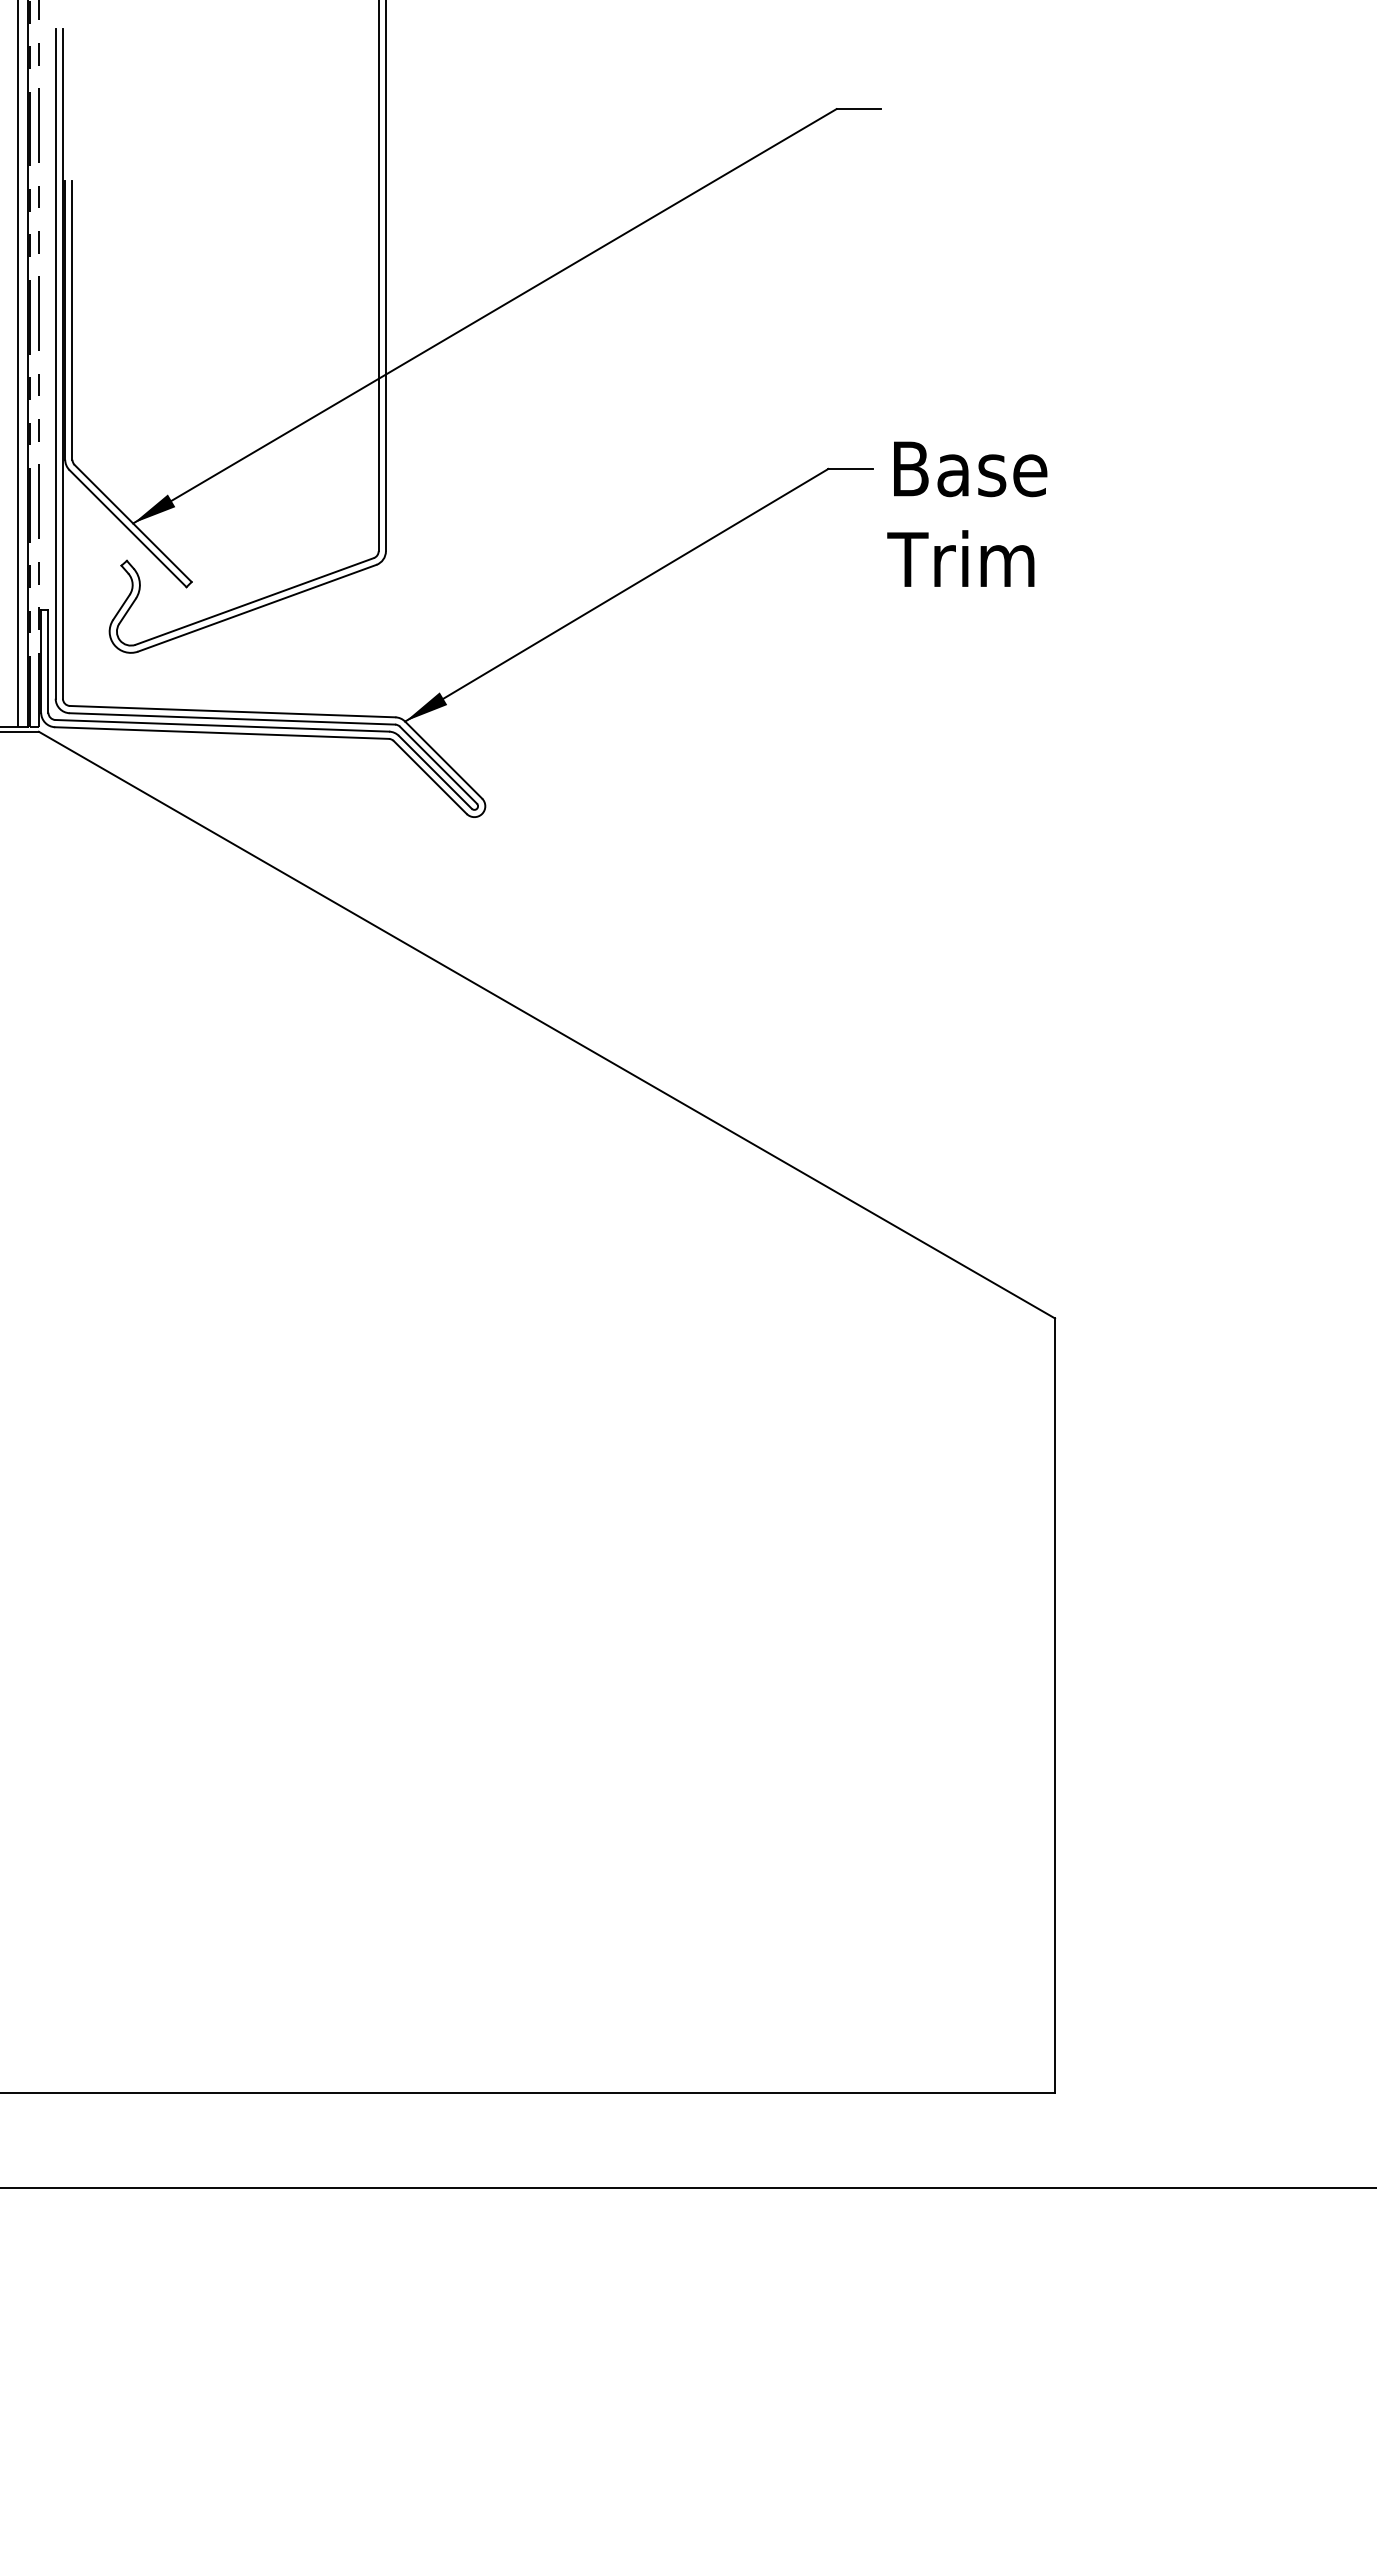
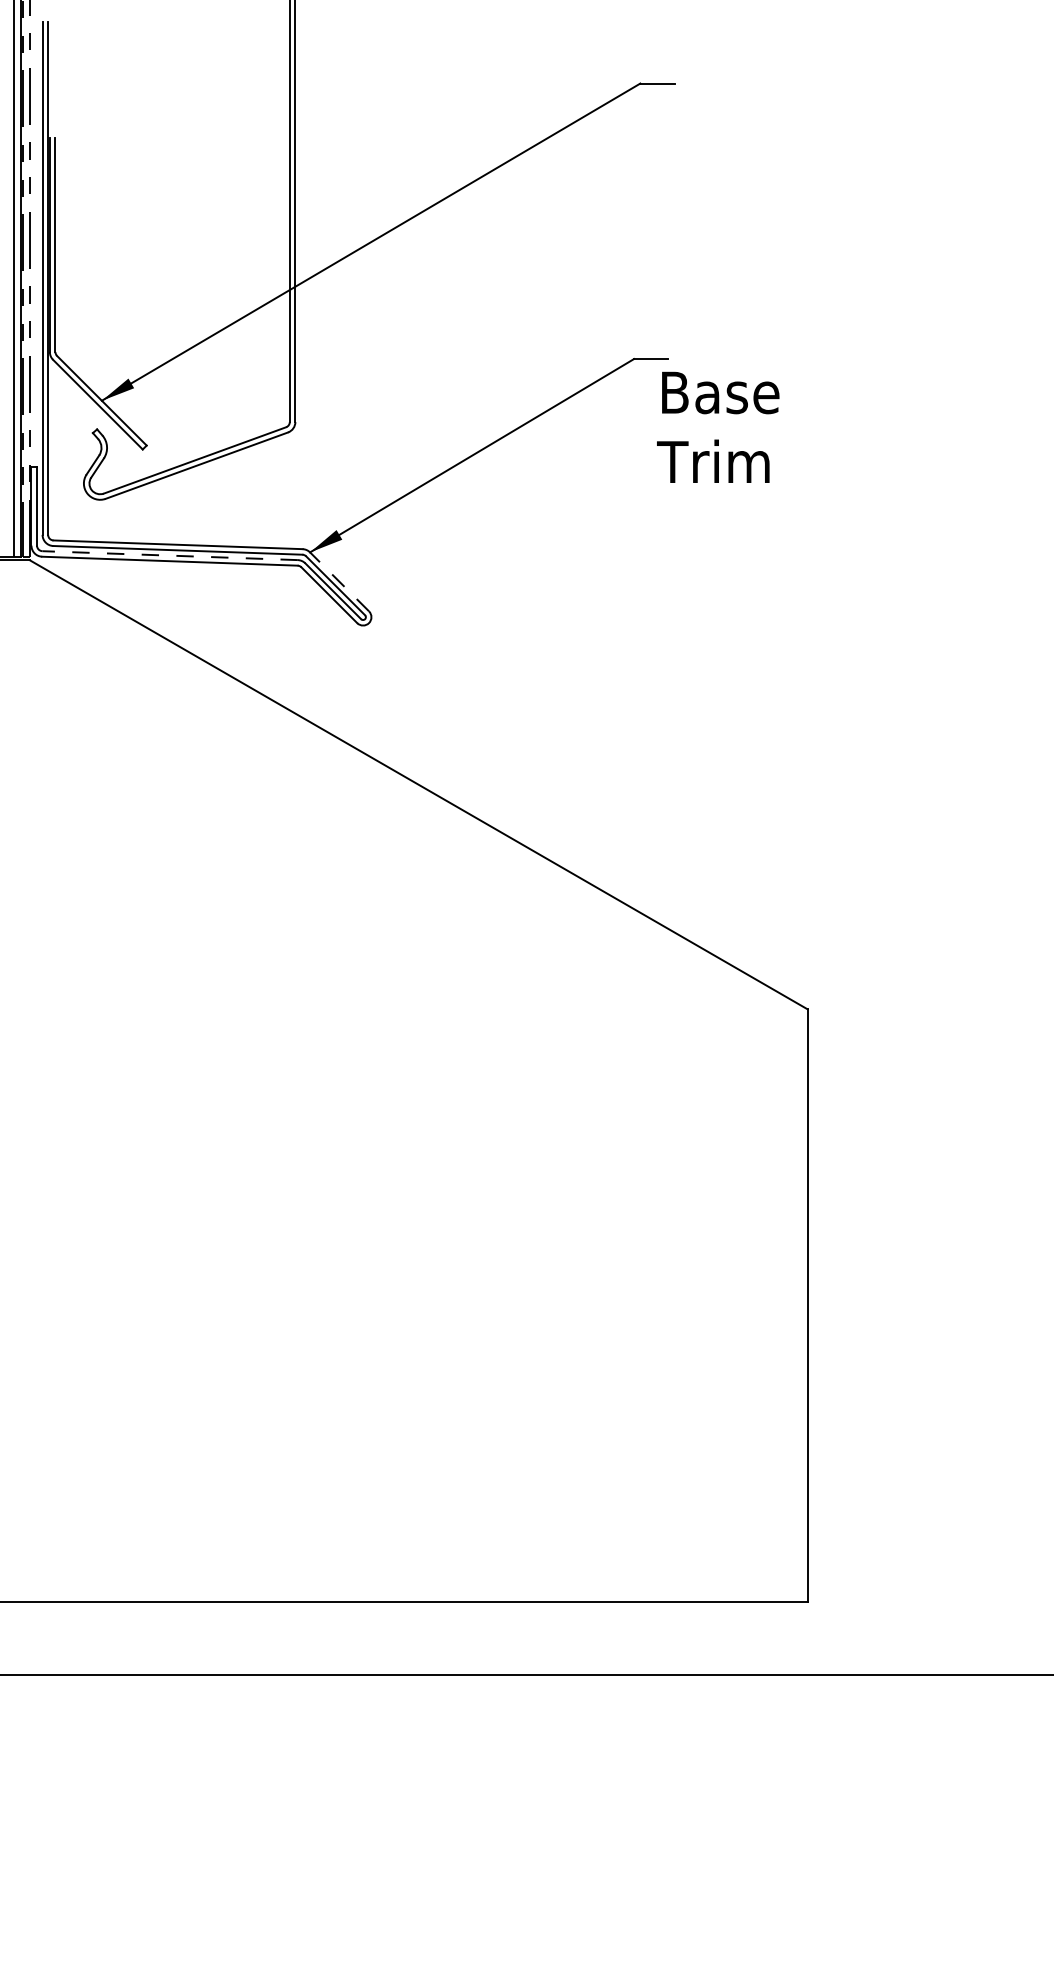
text: (967, 513) -> (718, 426), moved
line: (222, 725) -> (170, 555), solid -> dashed
line: (443, 759) -> (339, 581), solid -> dashed

